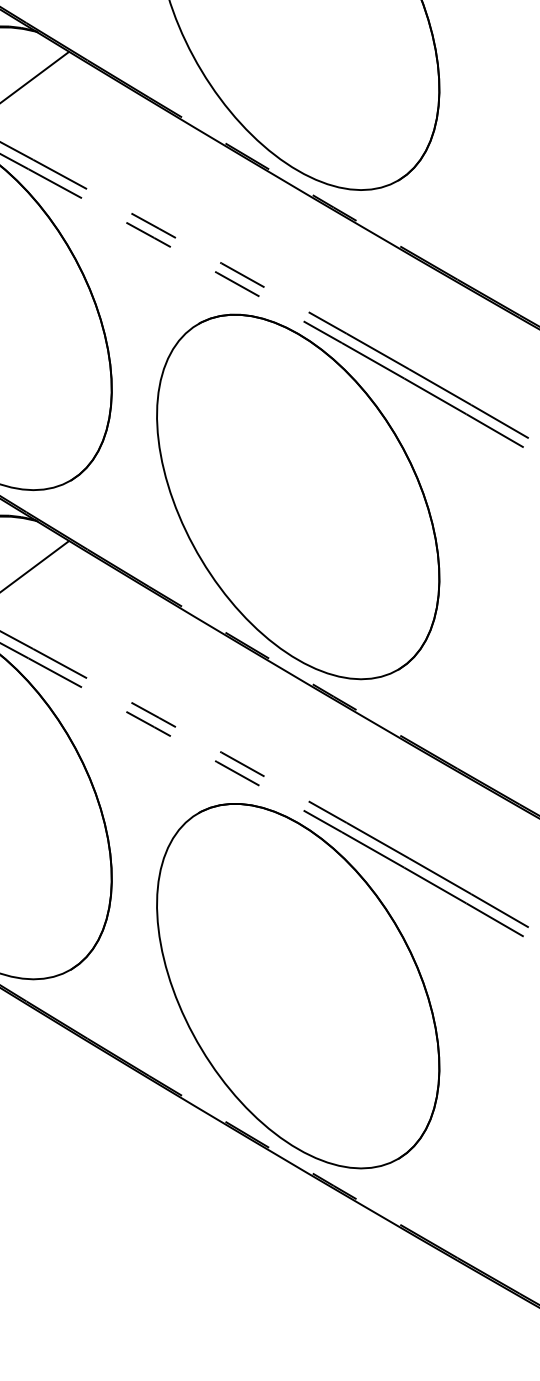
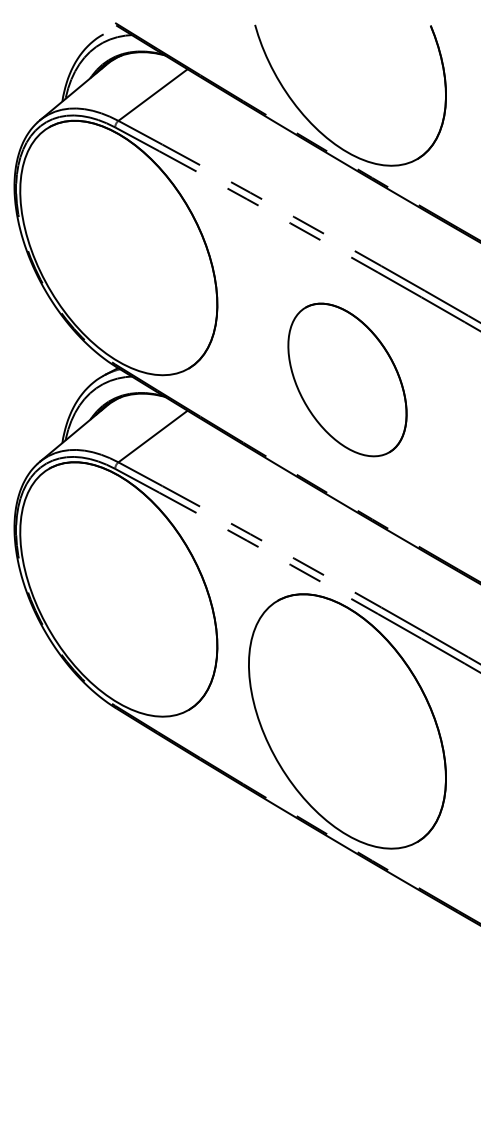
part: (298, 496) -> (347, 379), size x0.6

